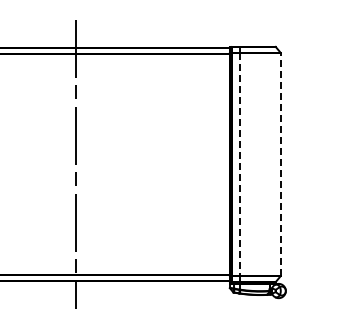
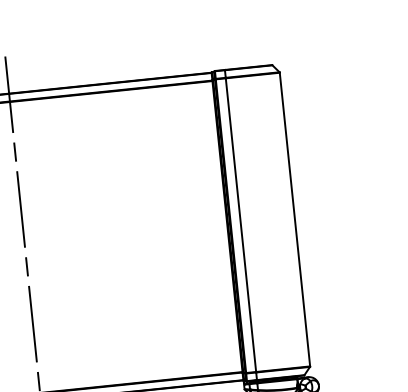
line: (239, 164) -> (240, 225), dashed -> solid
line: (280, 164) -> (294, 219), dashed -> solid

